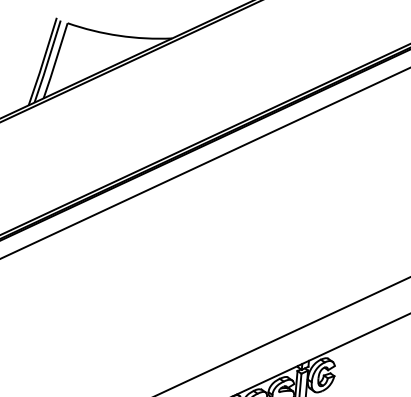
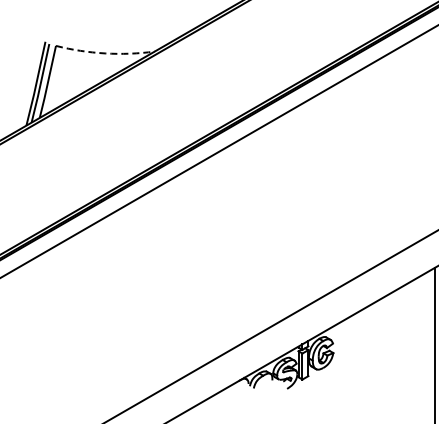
arc: (119, 35) -> (105, 53), solid -> dashed

